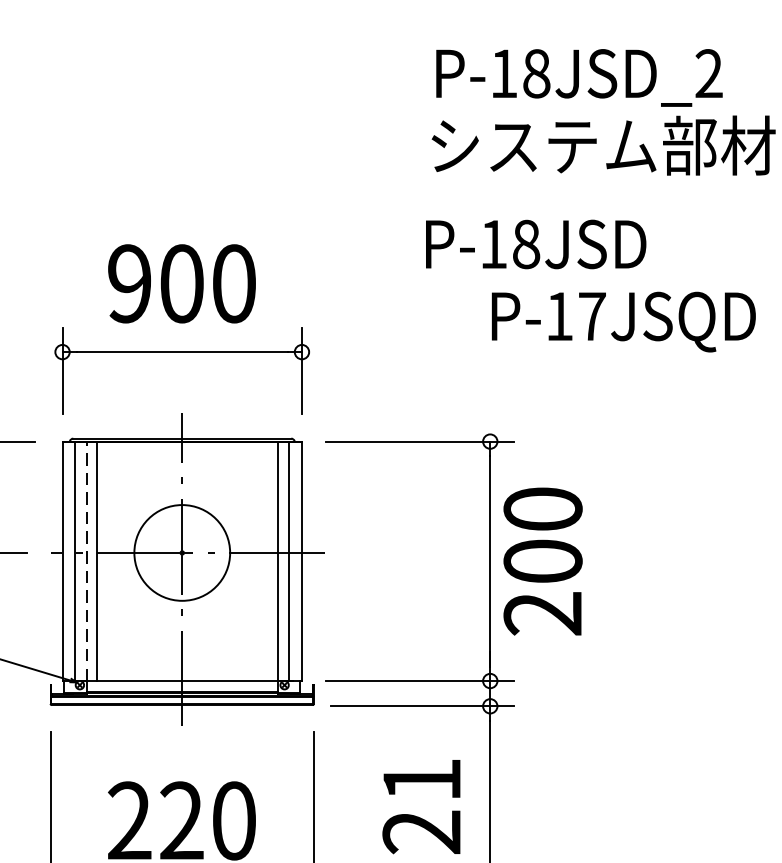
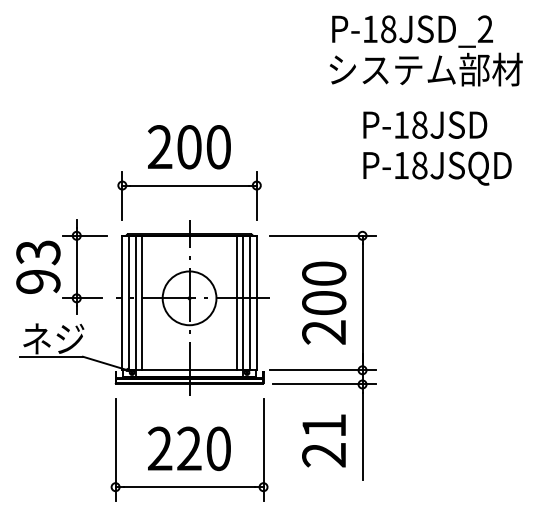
text: (536, 243) -> (425, 124), moved
text: (130, 284) -> (160, 147), 900 -> 200
text: (591, 316) -> (419, 165), P-17JSQD -> P-18JSQD
line: (85, 560) -> (135, 302), dashed -> solid
line: (267, 560) -> (237, 302), added
text: (543, 560) -> (324, 302), moved

